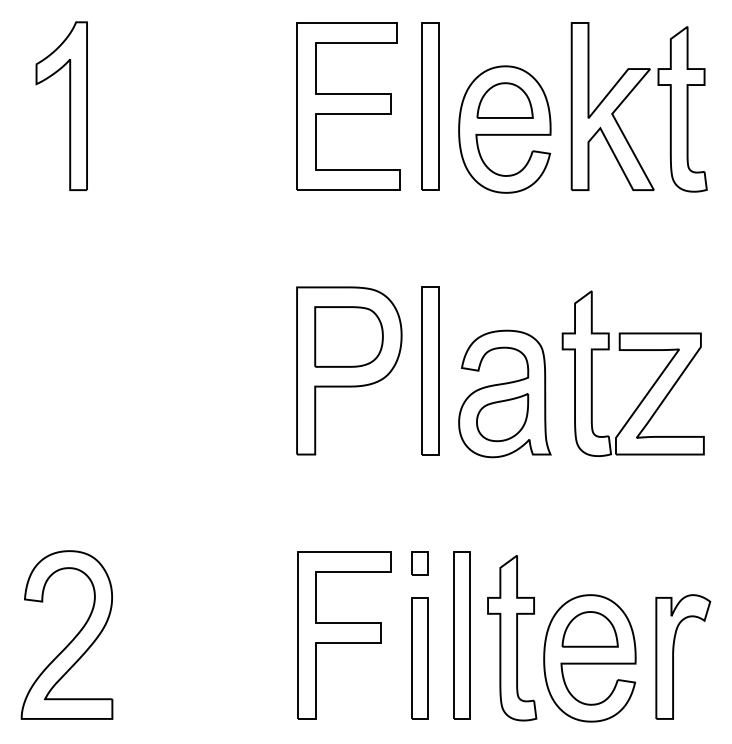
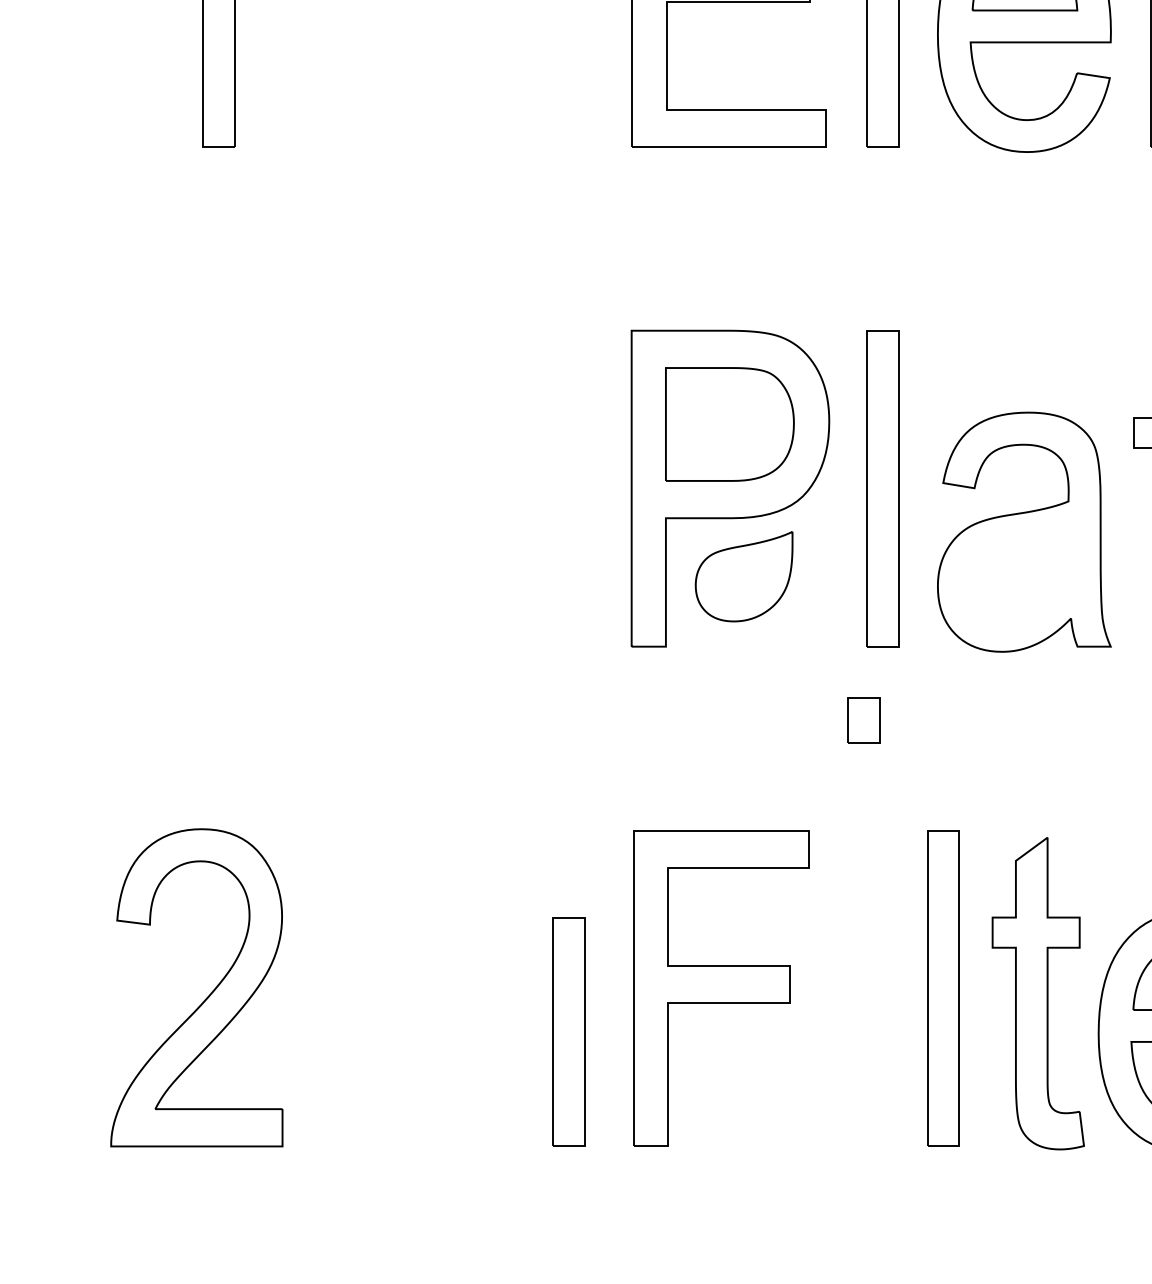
part: (502, 417) -> (743, 576), moved
part: (419, 563) -> (863, 720), moved
part: (419, 658) -> (568, 1032), moved

